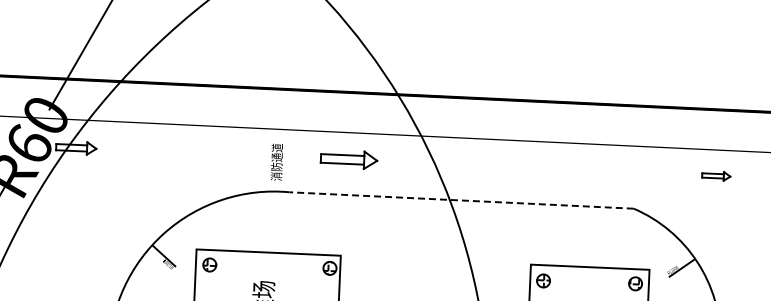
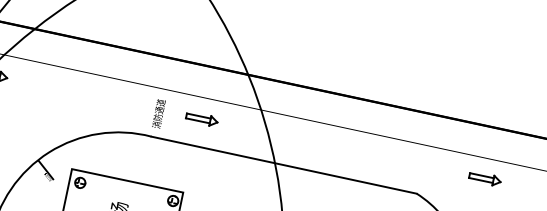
part: (348, 160) -> (201, 119), size x0.71
text: (276, 161) -> (158, 113), moved
part: (716, 176) -> (485, 179), size x1.43
line: (461, 200) -> (284, 165), dashed -> solid

